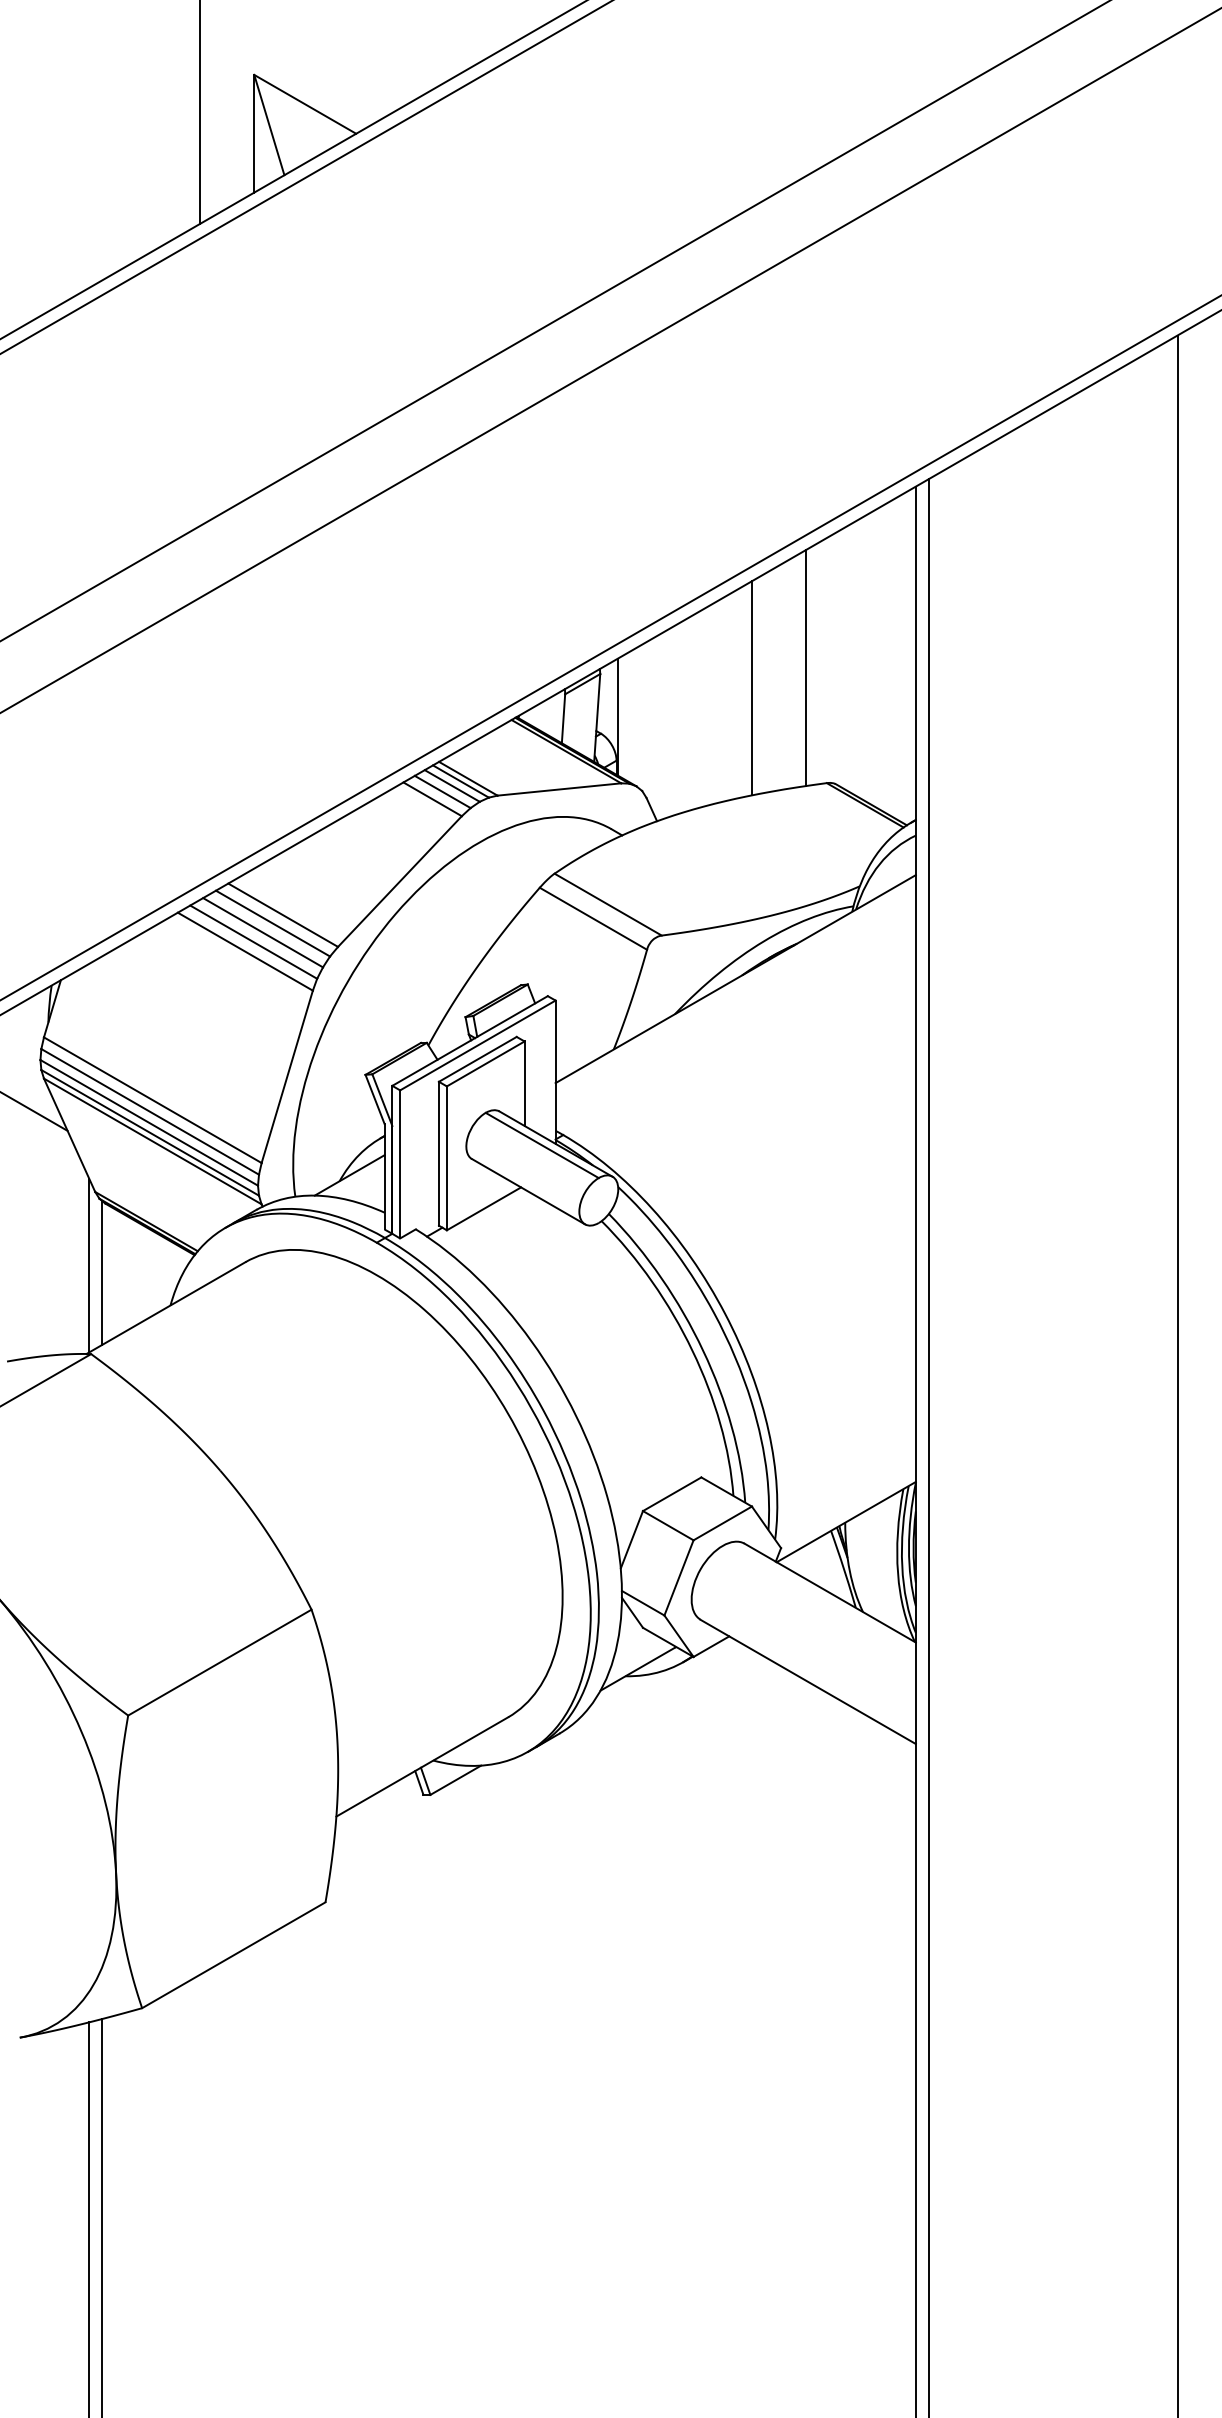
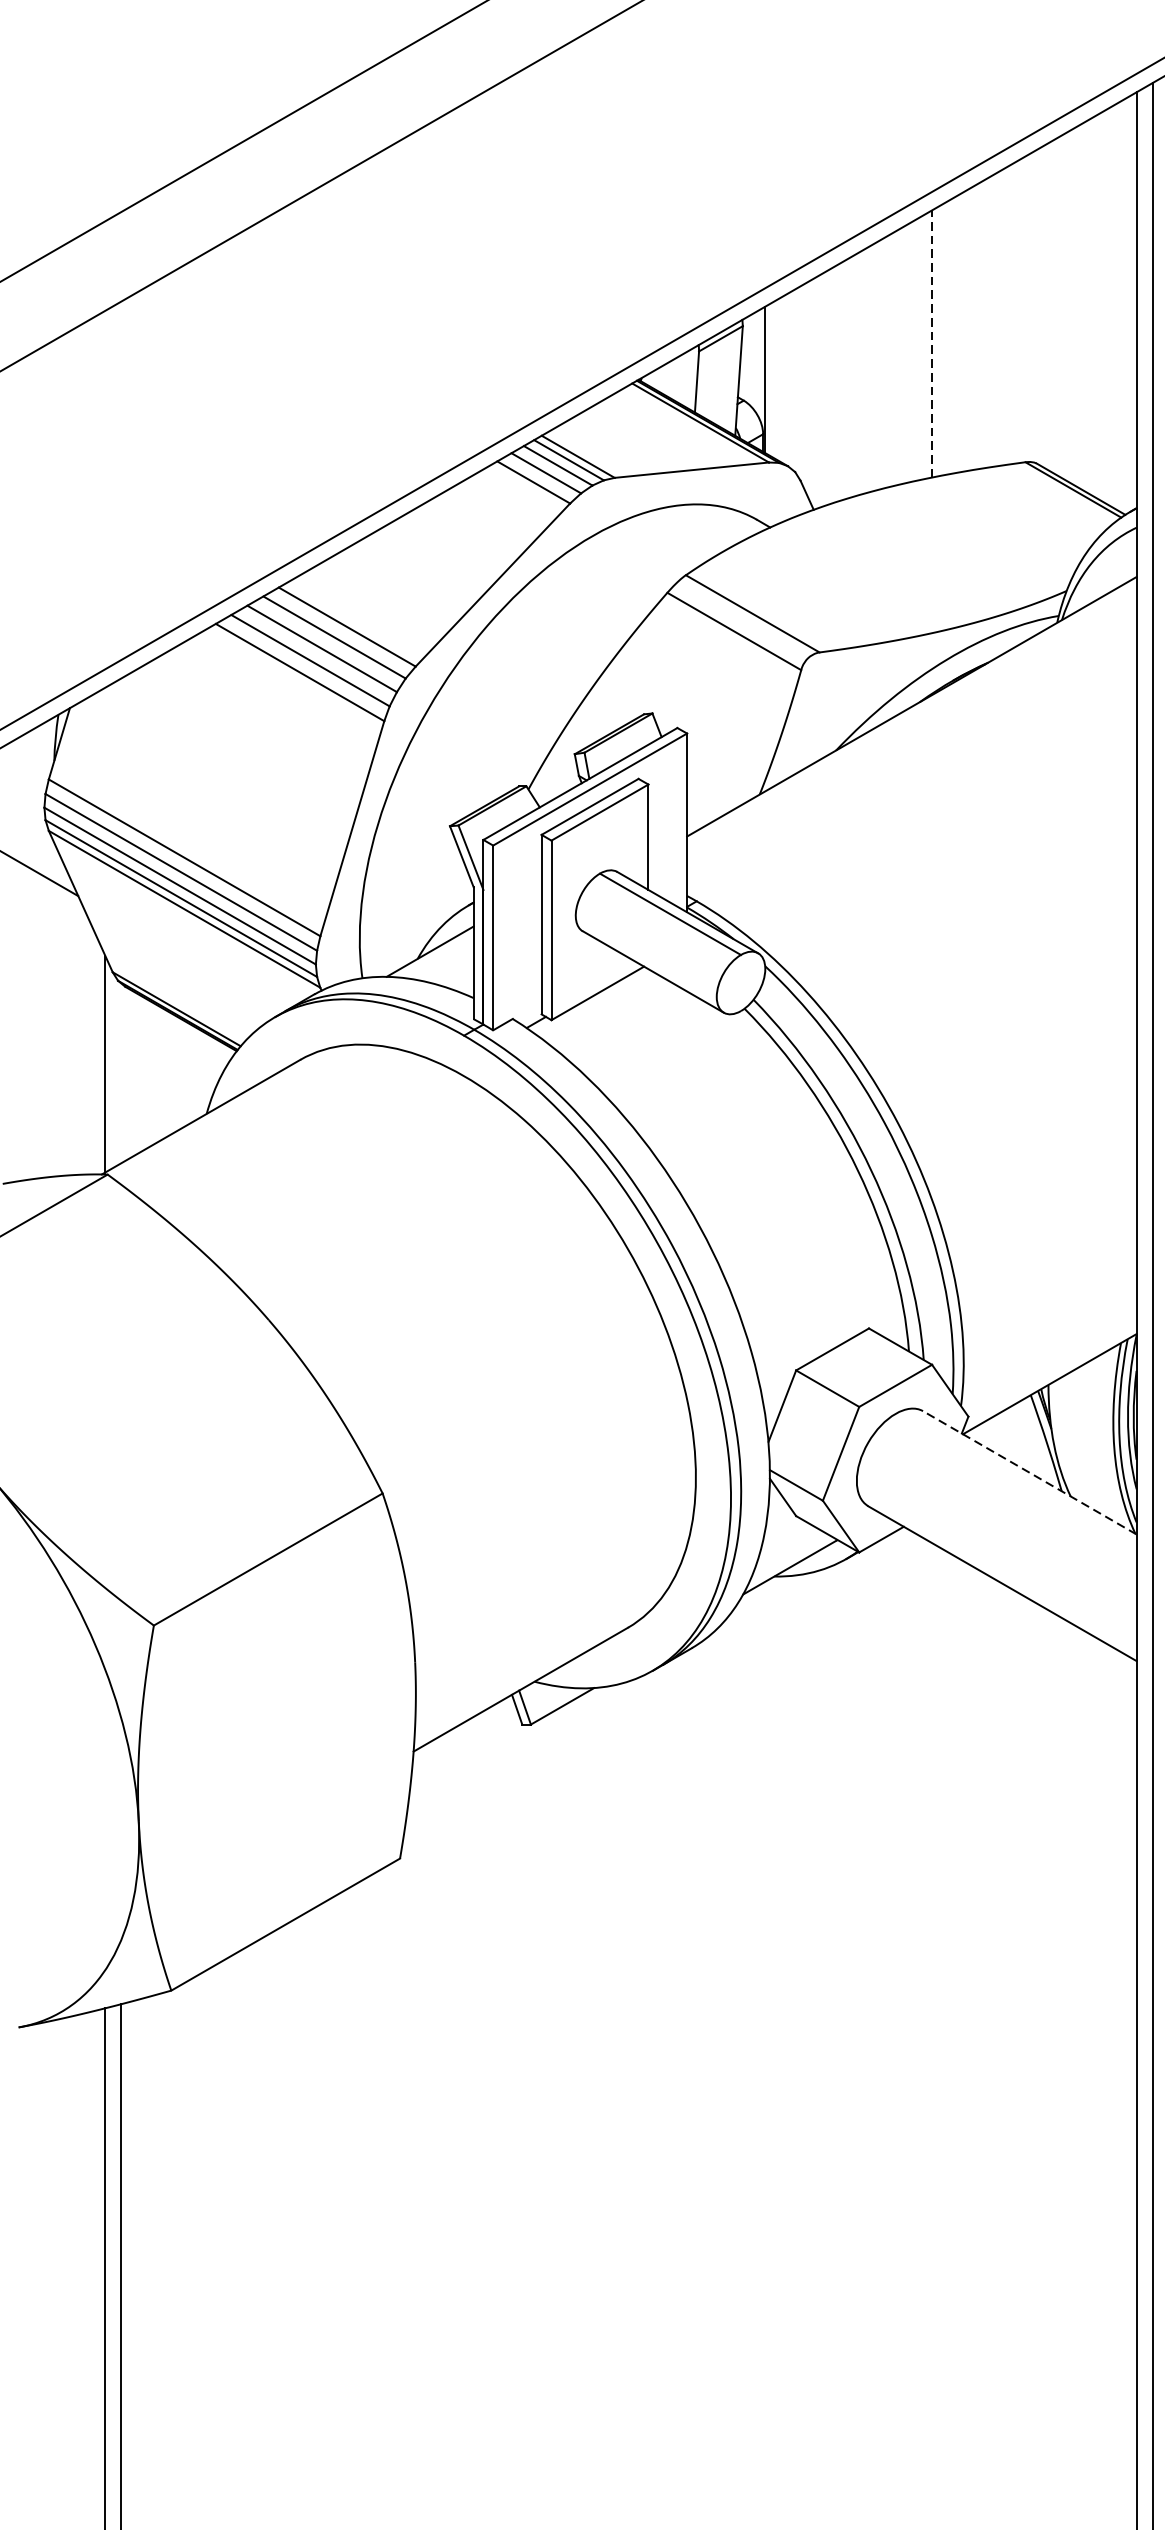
line: (806, 667) -> (1000, 317), removed
line: (751, 687) -> (931, 342), solid -> dashed
line: (102, 1272) -> (121, 1072), removed
line: (830, 1593) -> (1030, 1473), solid -> dashed

